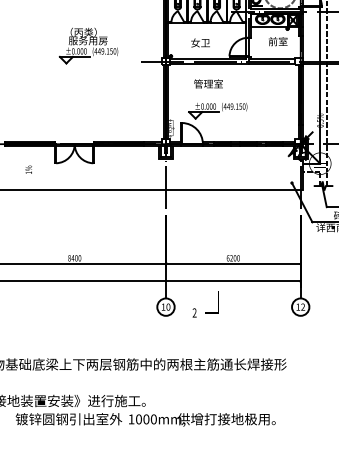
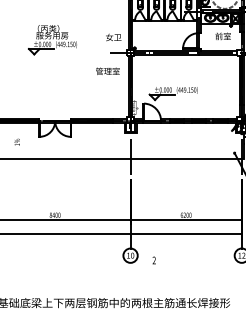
text: (200, 42) -> (113, 37), moved
part: (88, 45) -> (52, 39), moved
text: (208, 83) -> (107, 70), moved
line: (218, 302) -> (173, 251), removed

